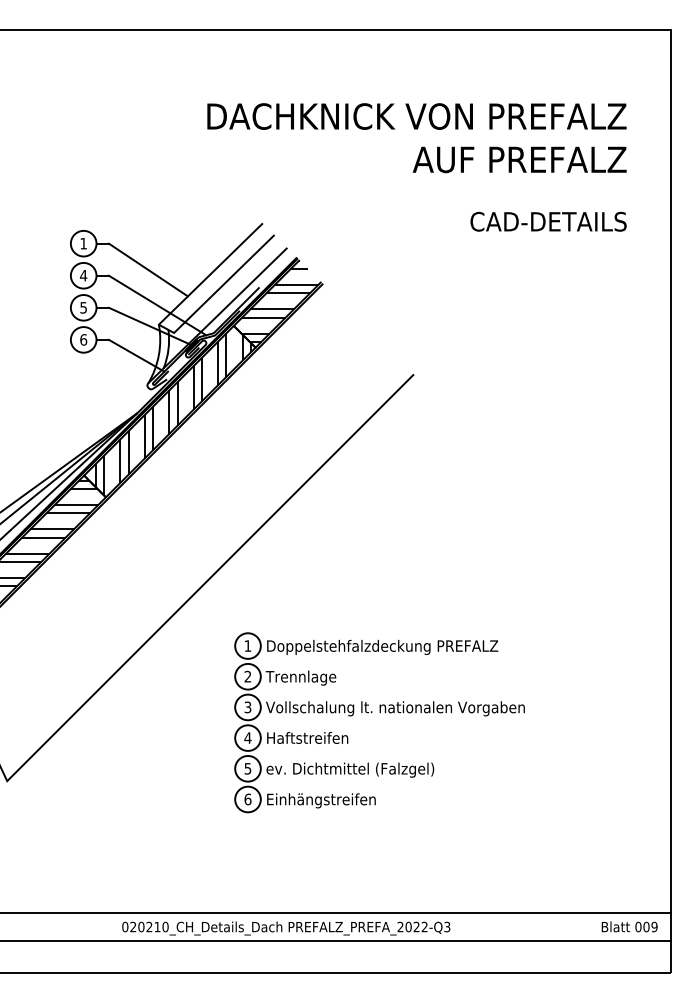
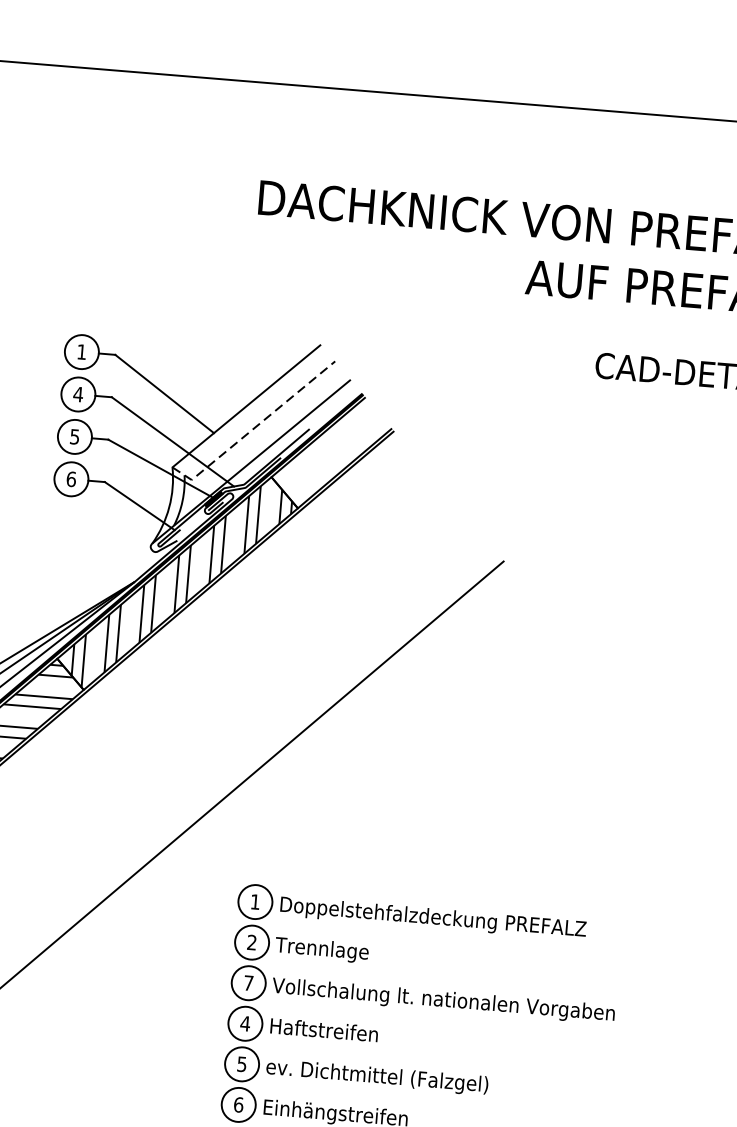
line: (217, 290) -> (253, 428), solid -> dashed
hatch: (279, 301) -> (334, 449), removed
text: (247, 707) -> (248, 983), 3 -> 7

